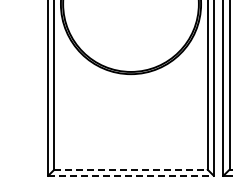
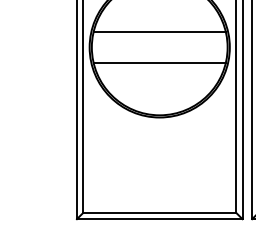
line: (130, 20) -> (159, 63), added
line: (130, 170) -> (159, 213), dashed -> solid
line: (130, 176) -> (159, 219), dashed -> solid

